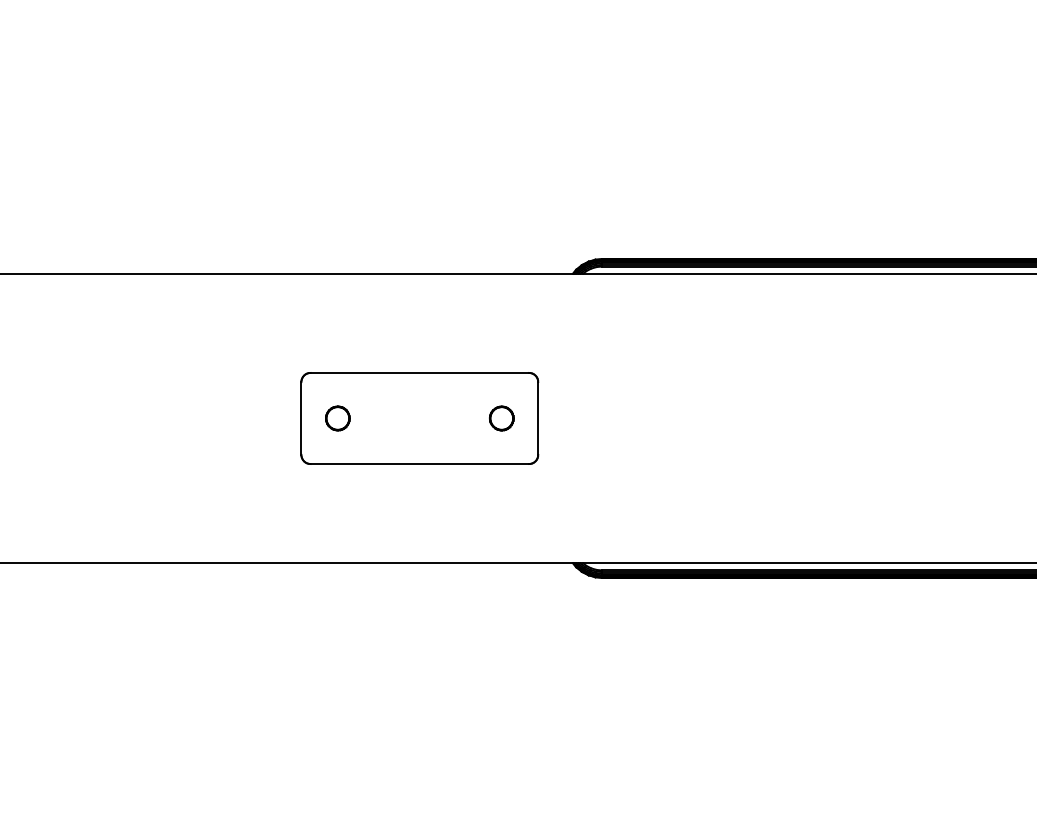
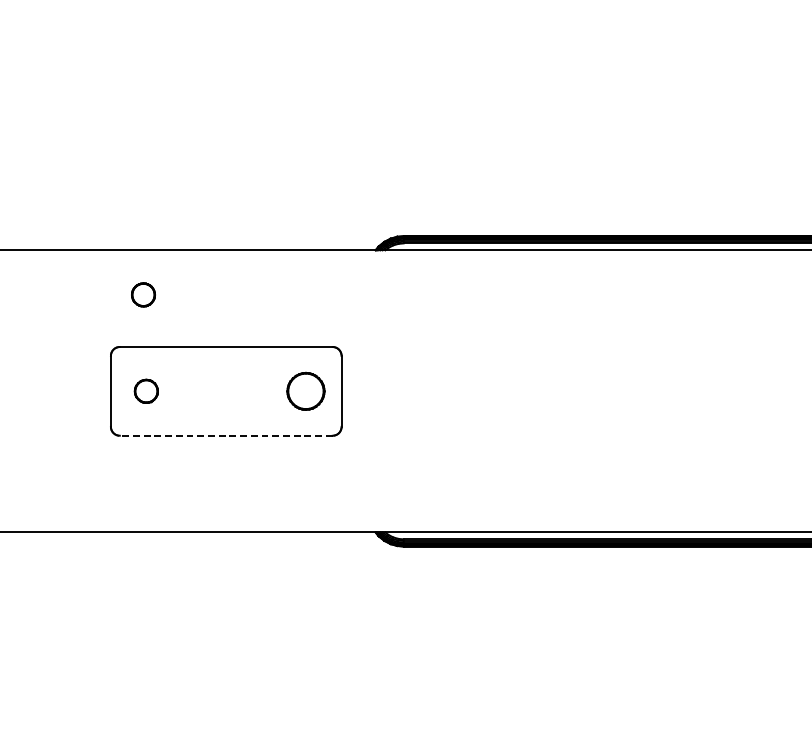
part: (334, 319) -> (143, 294), added
part: (501, 418) -> (305, 391), size x1.6
line: (419, 464) -> (225, 436), solid -> dashed

